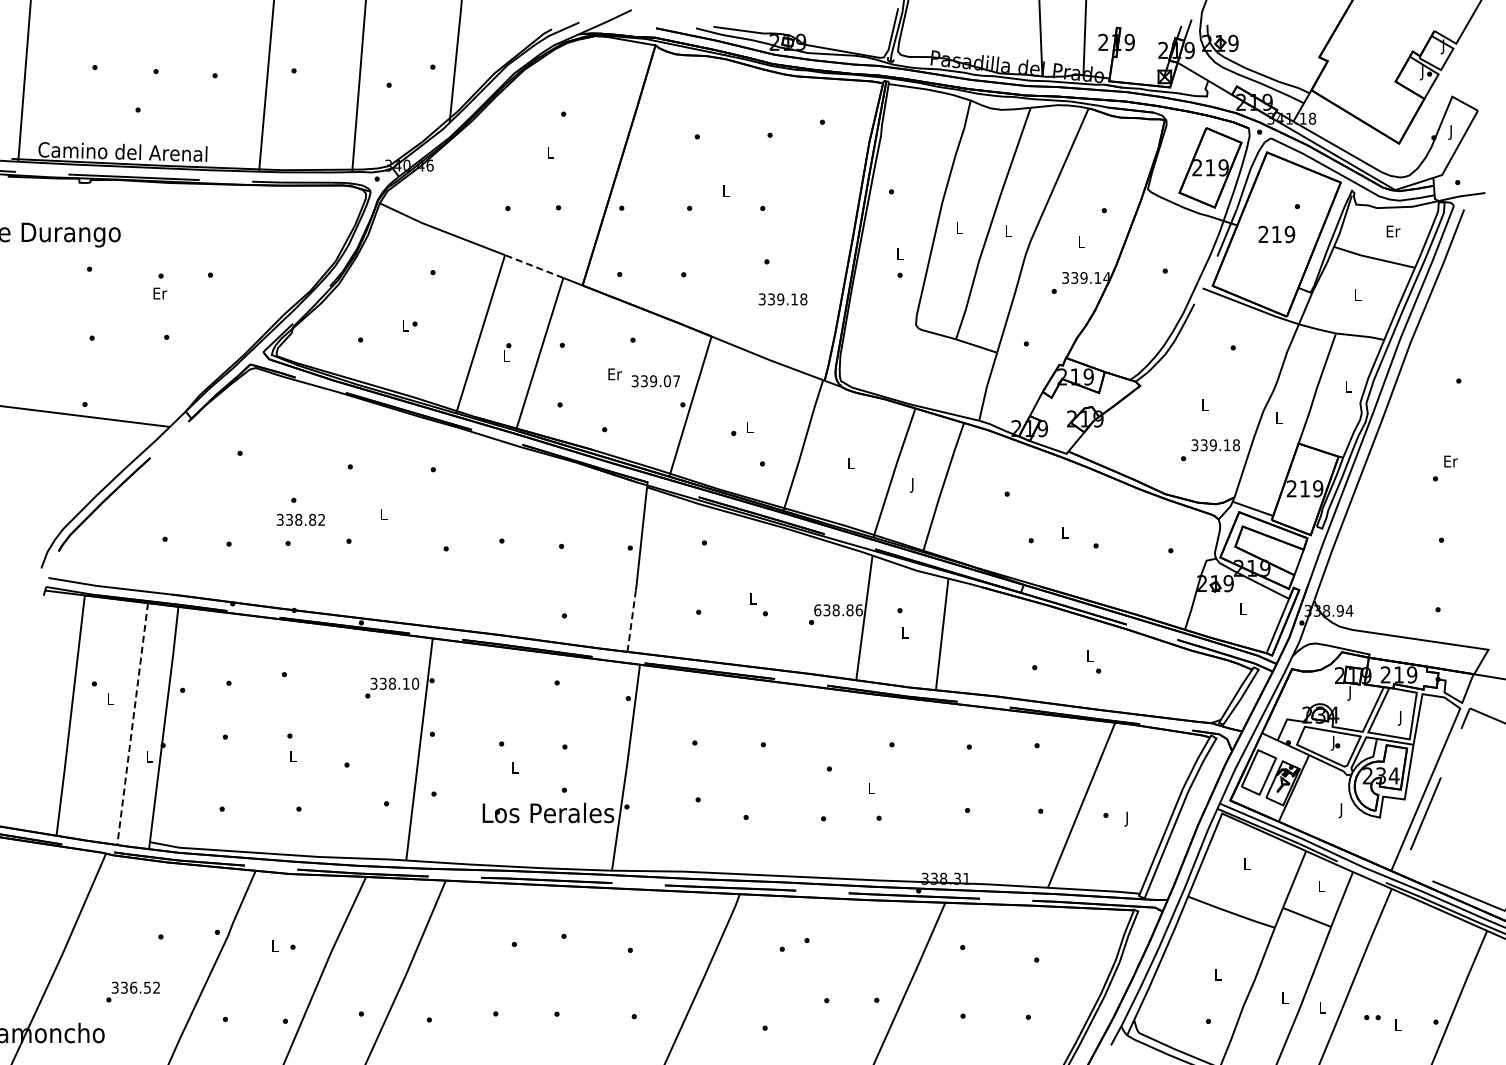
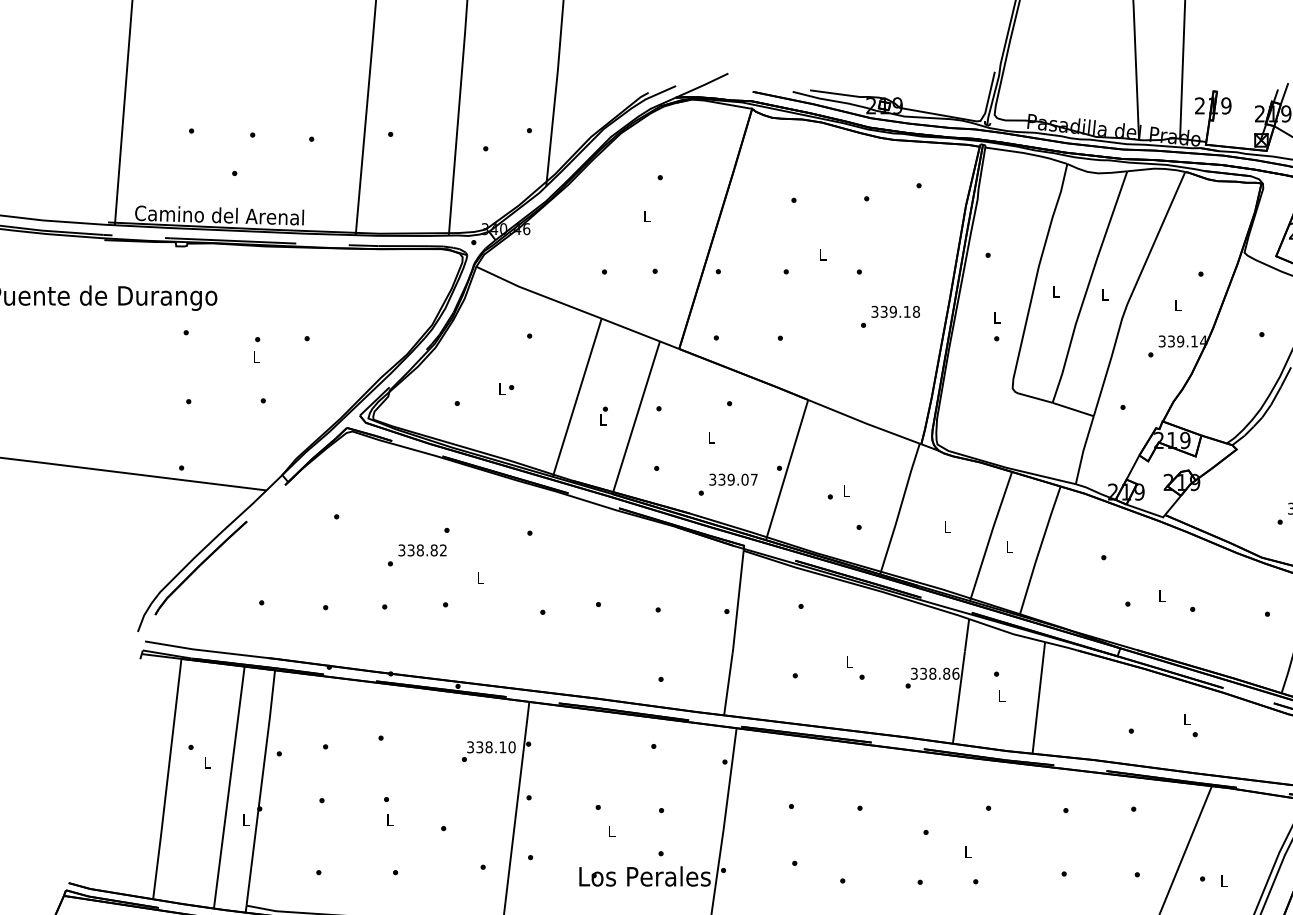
line: (533, 266) -> (630, 329), dashed -> solid
text: (160, 293) -> (257, 356), Er -> L
text: (782, 299) -> (895, 311), moved
text: (614, 374) -> (711, 437), Er -> L
text: (655, 381) -> (733, 479), moved
text: (912, 485) -> (1009, 548), J -> L
text: (300, 519) -> (422, 549), moved
text: (817, 610) -> (914, 673), 638.86 -> 338.86
line: (631, 620) -> (728, 683), dashed -> solid
line: (132, 724) -> (229, 787), dashed -> solid
text: (1127, 818) -> (1224, 881), J -> L

